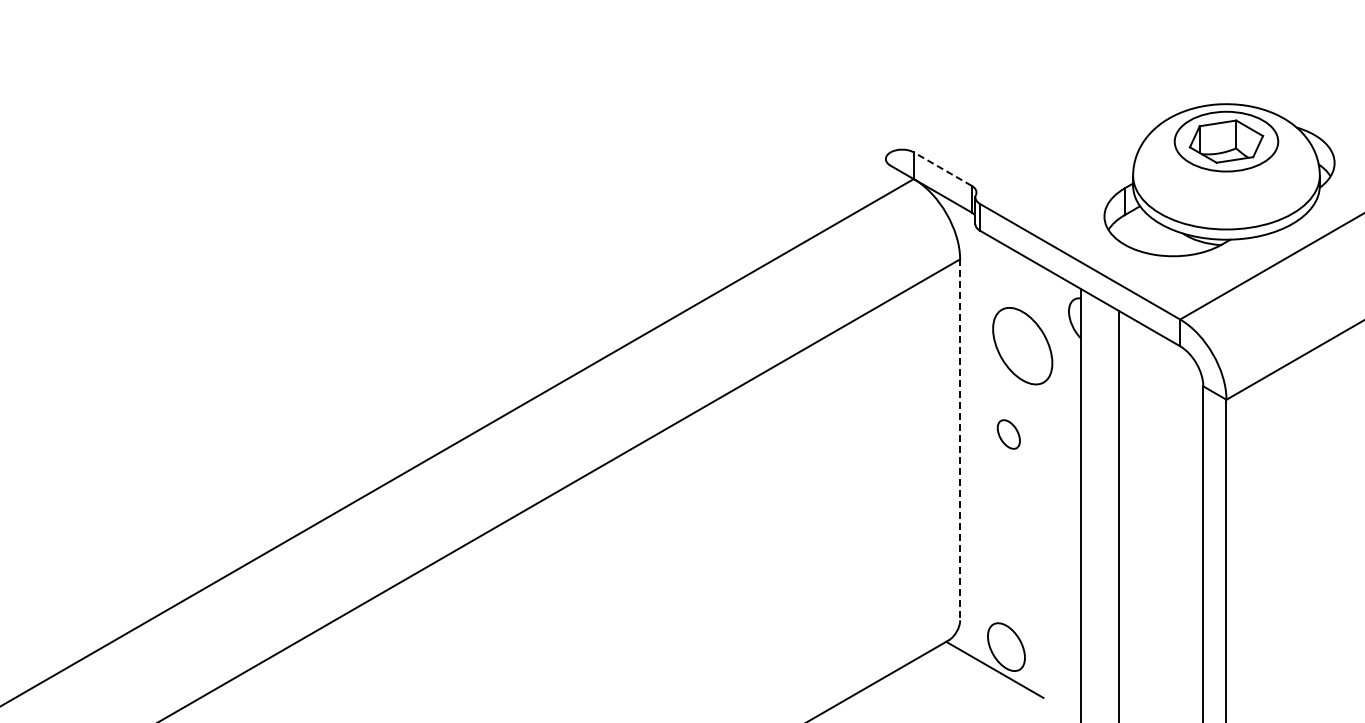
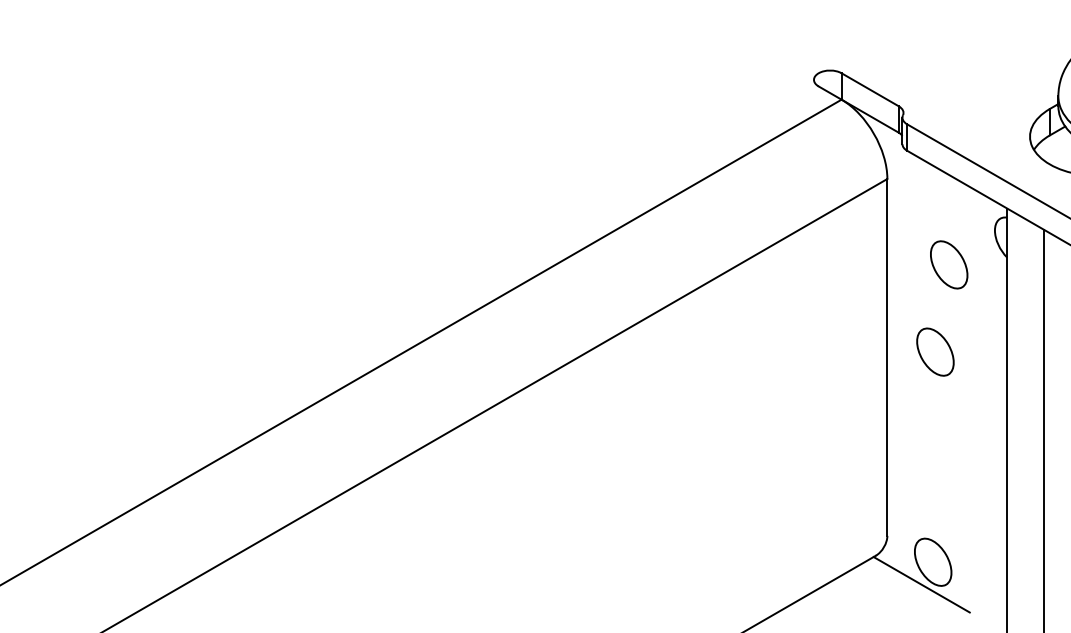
line: (942, 168) -> (869, 89), dashed -> solid
part: (1022, 346) -> (949, 265), size x0.62
part: (1008, 434) -> (935, 352), size x1.67
line: (960, 439) -> (887, 357), dashed -> solid

